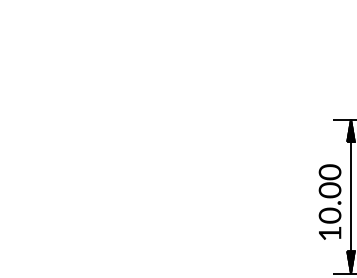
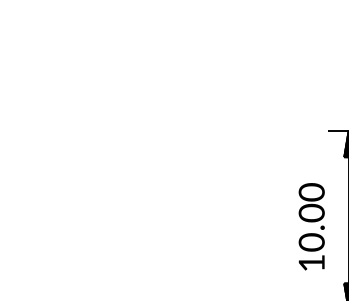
text: (329, 201) -> (311, 226), moved

